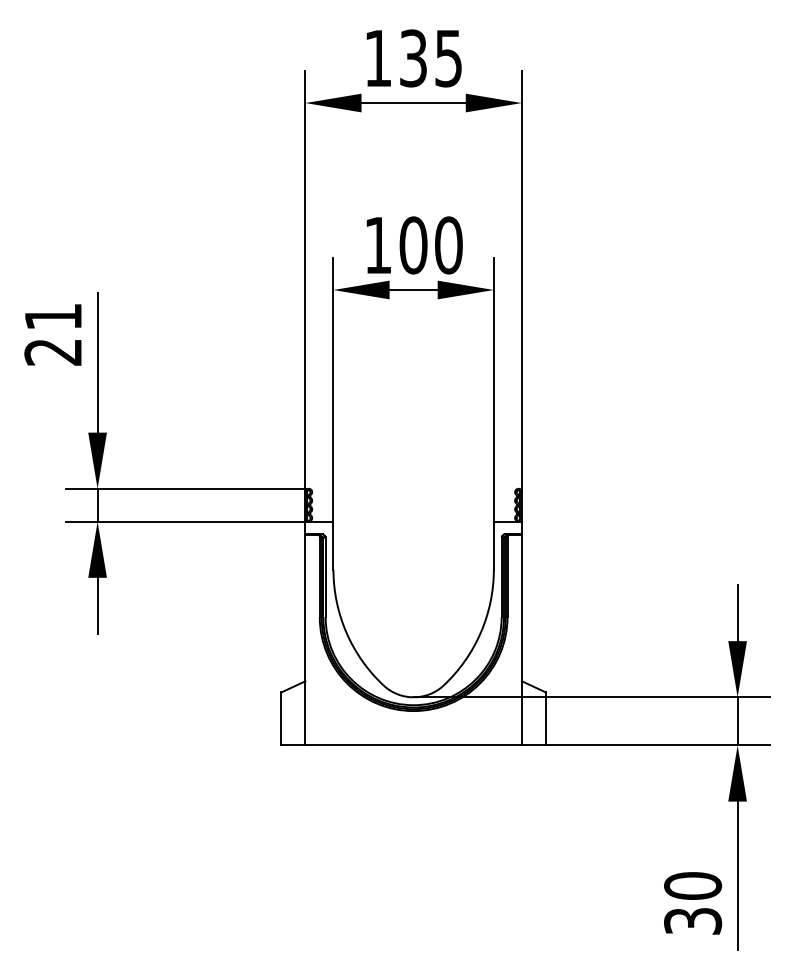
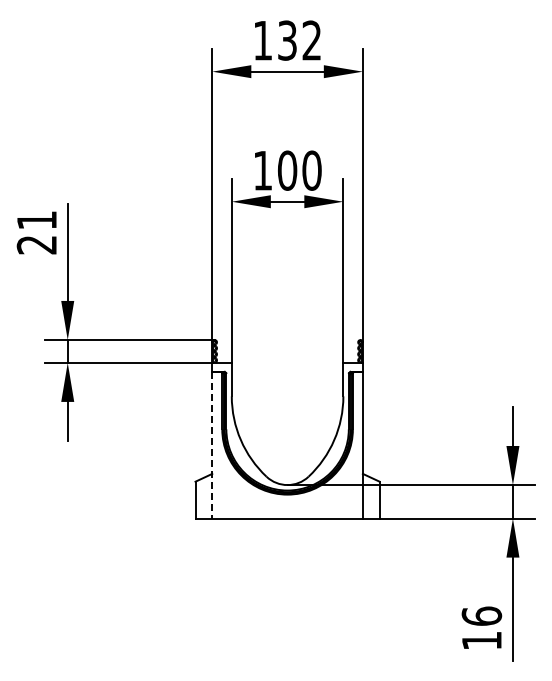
text: (448, 58) -> (311, 40), 135 -> 132
line: (305, 640) -> (212, 445), solid -> dashed
text: (692, 903) -> (481, 628), 30 -> 16

